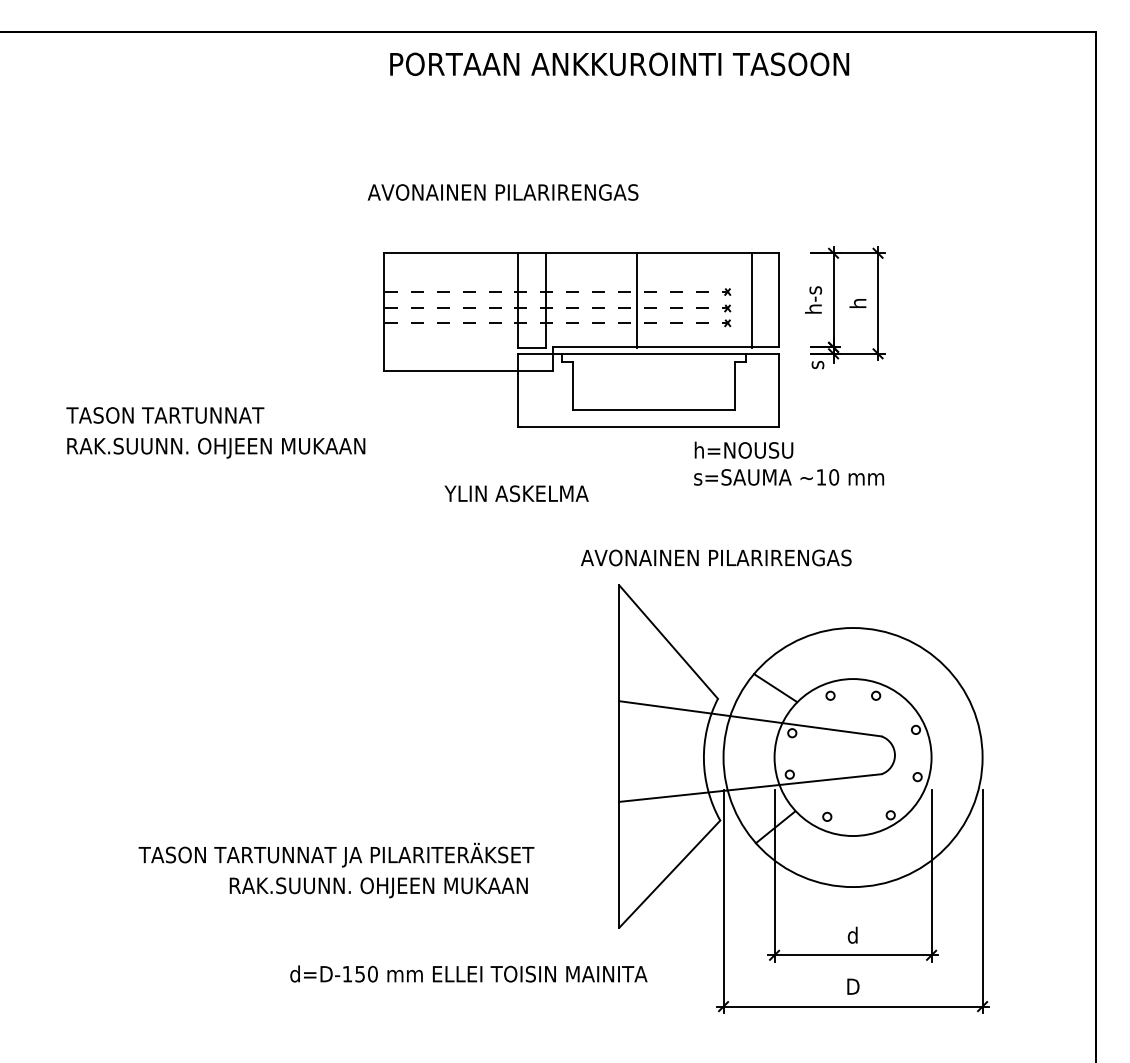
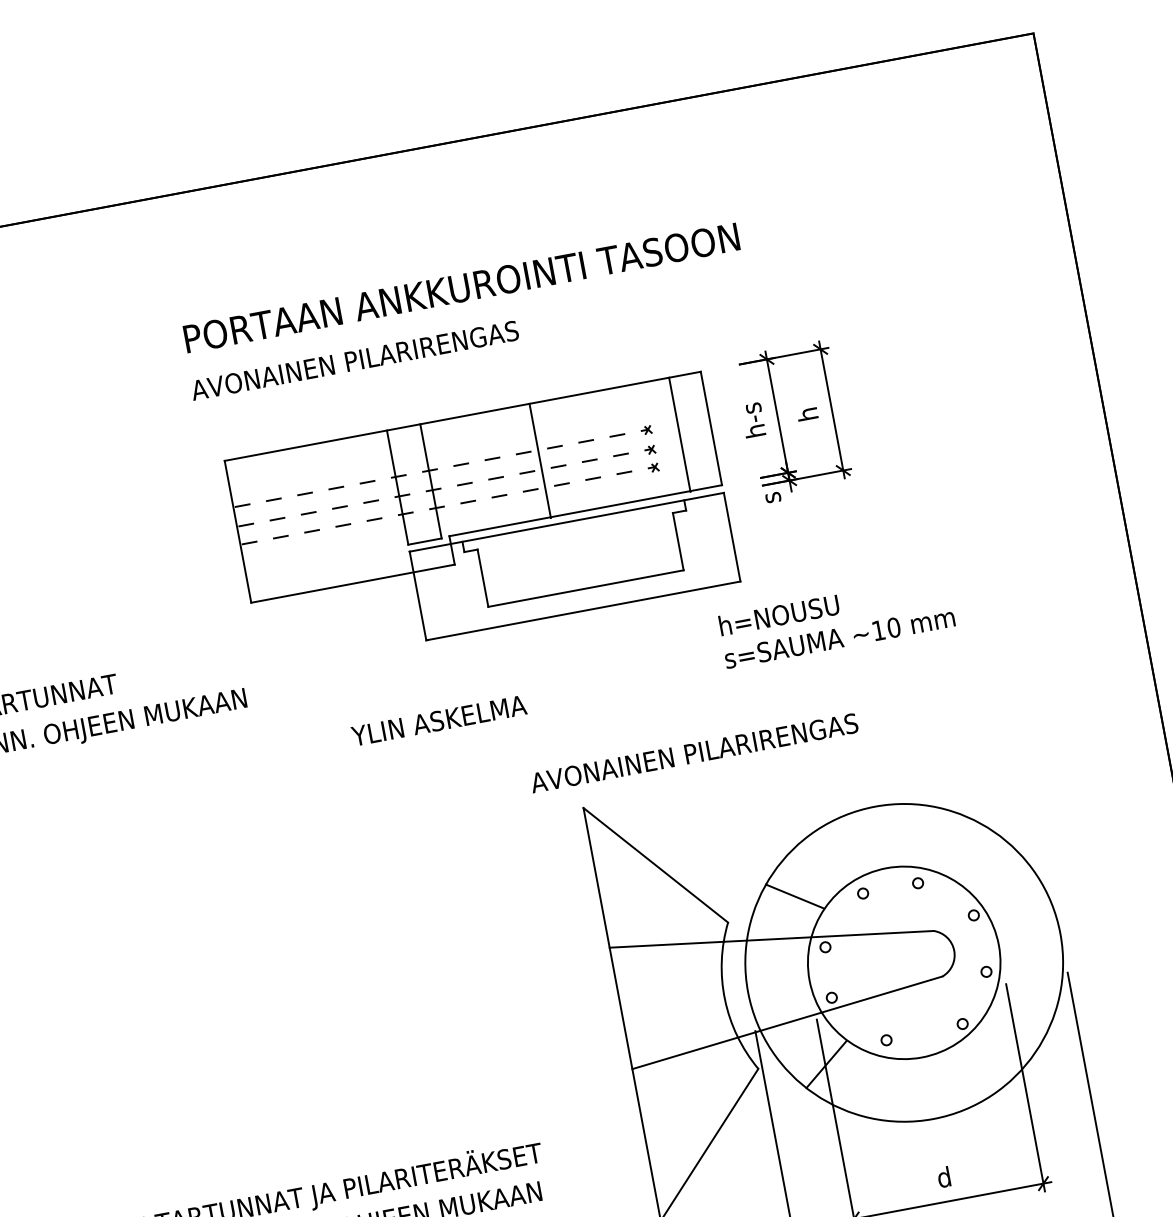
text: (619, 63) -> (461, 287), moved
text: (789, 463) -> (837, 621), moved

